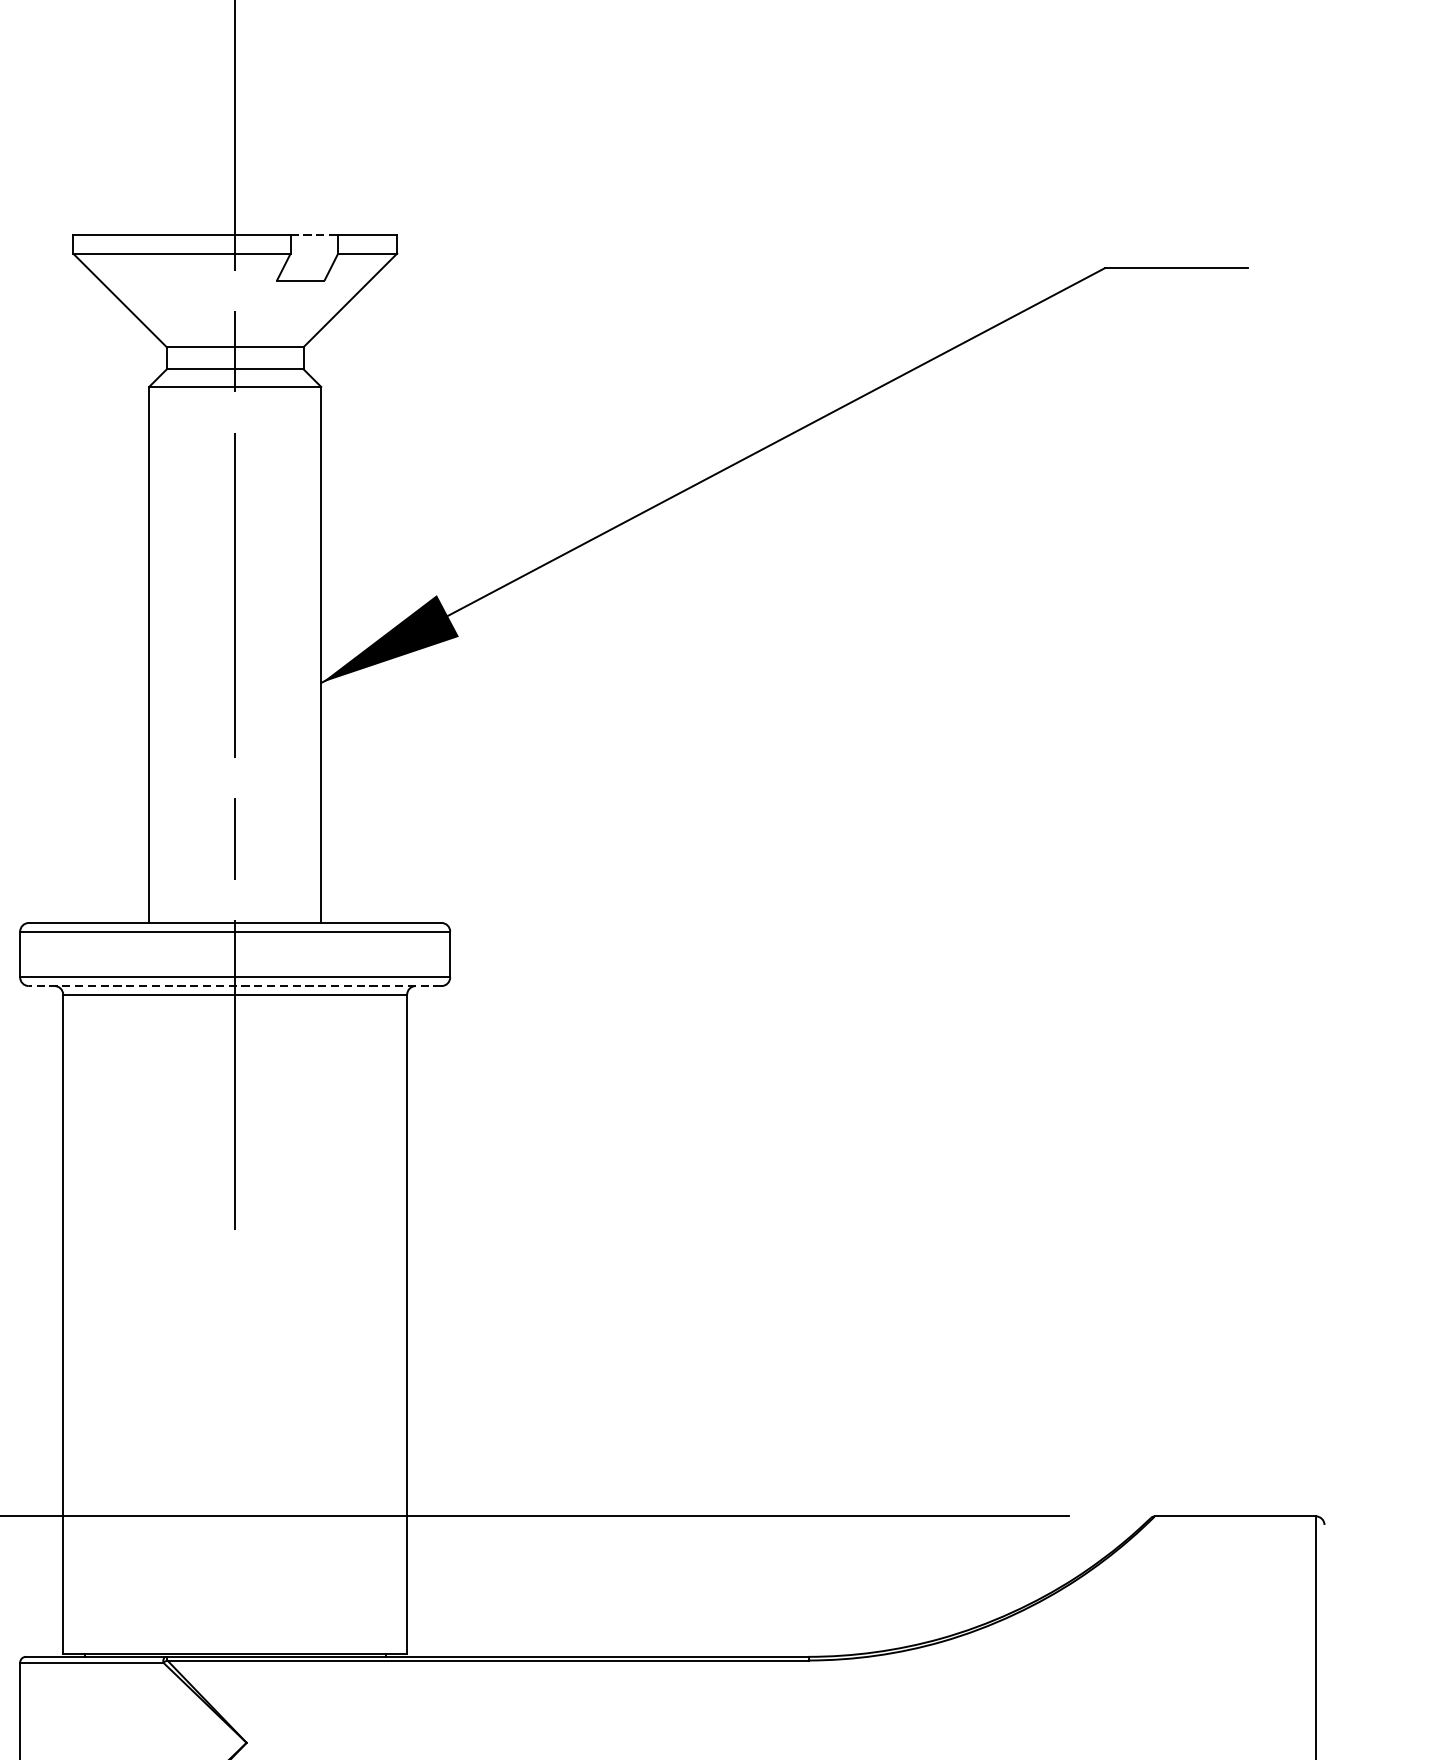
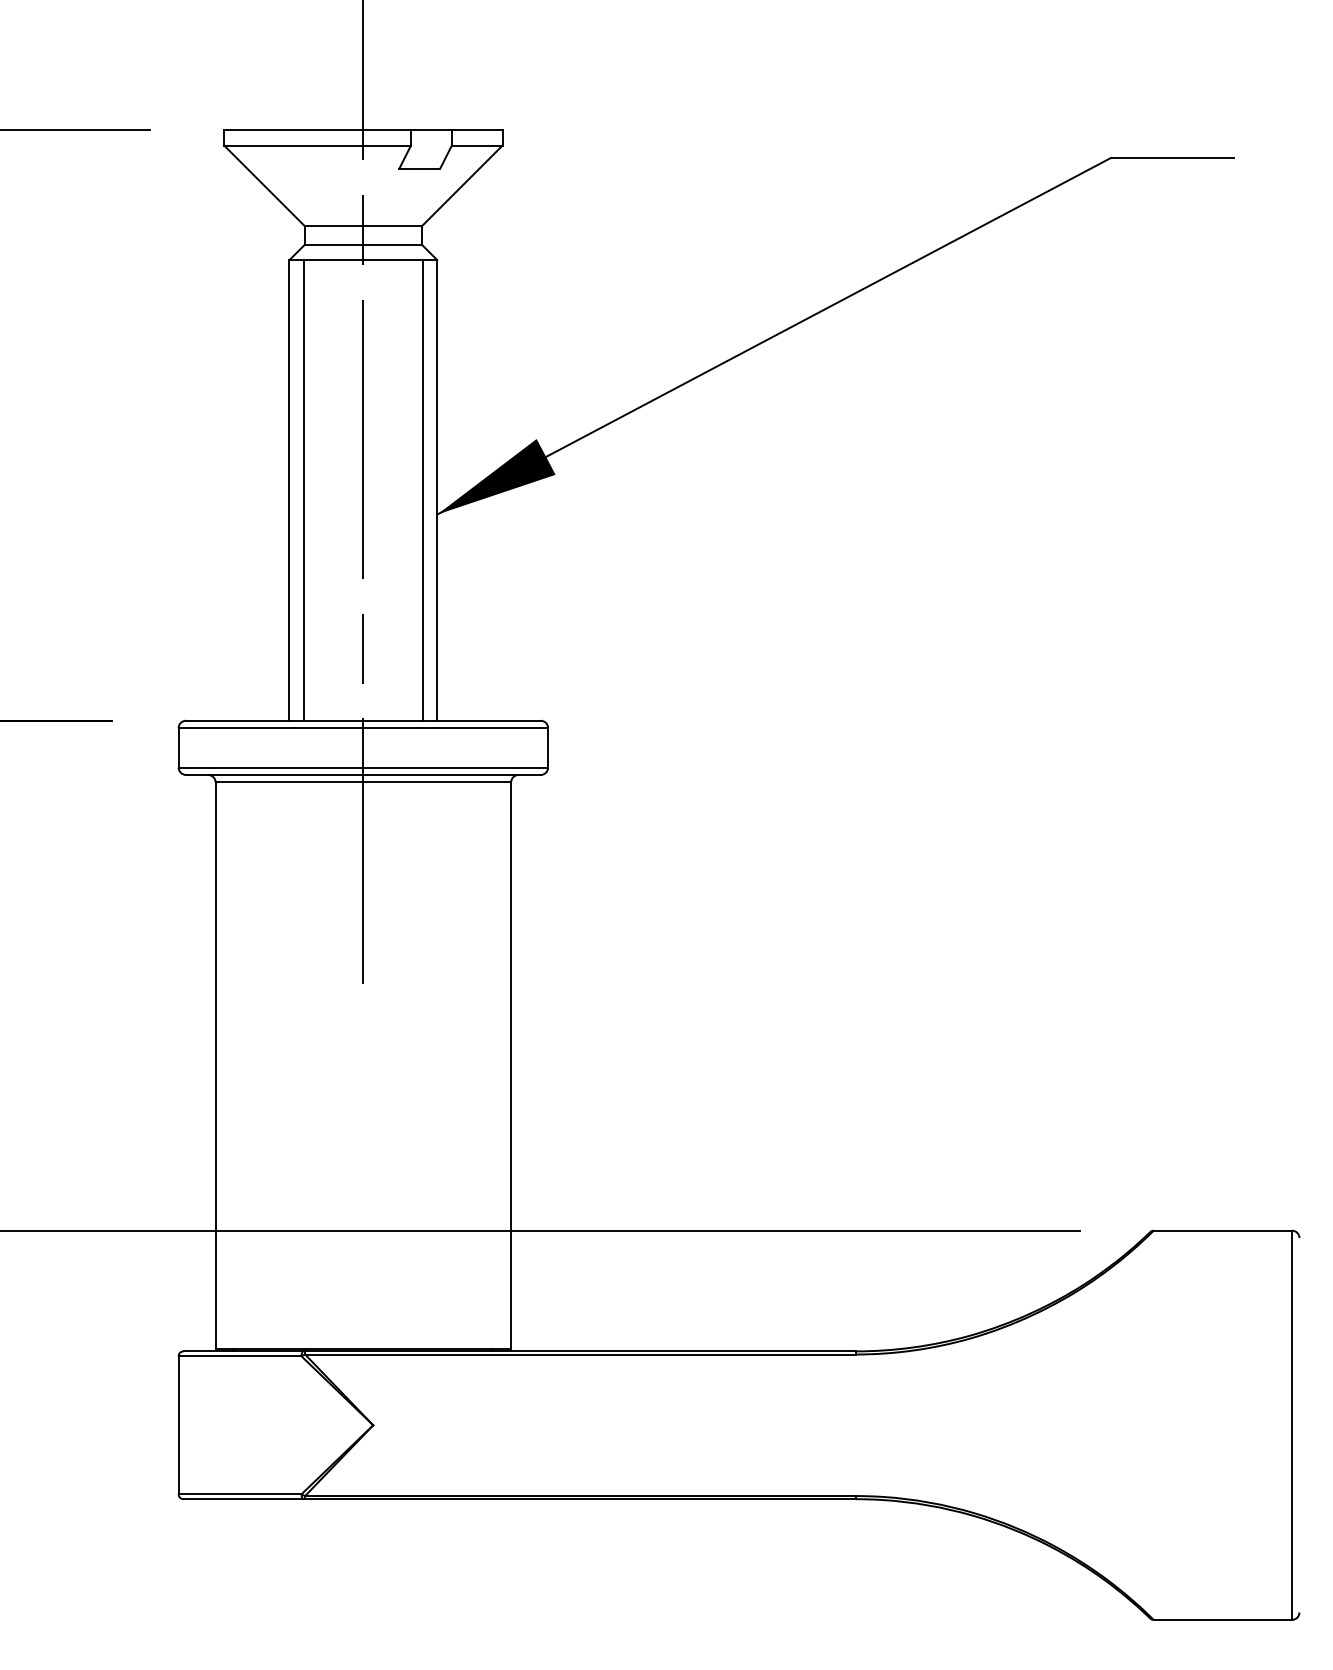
line: (314, 234) -> (431, 129), dashed -> solid
line: (166, 655) -> (304, 490), added
line: (303, 655) -> (422, 490), added
line: (234, 985) -> (362, 774), dashed -> solid

